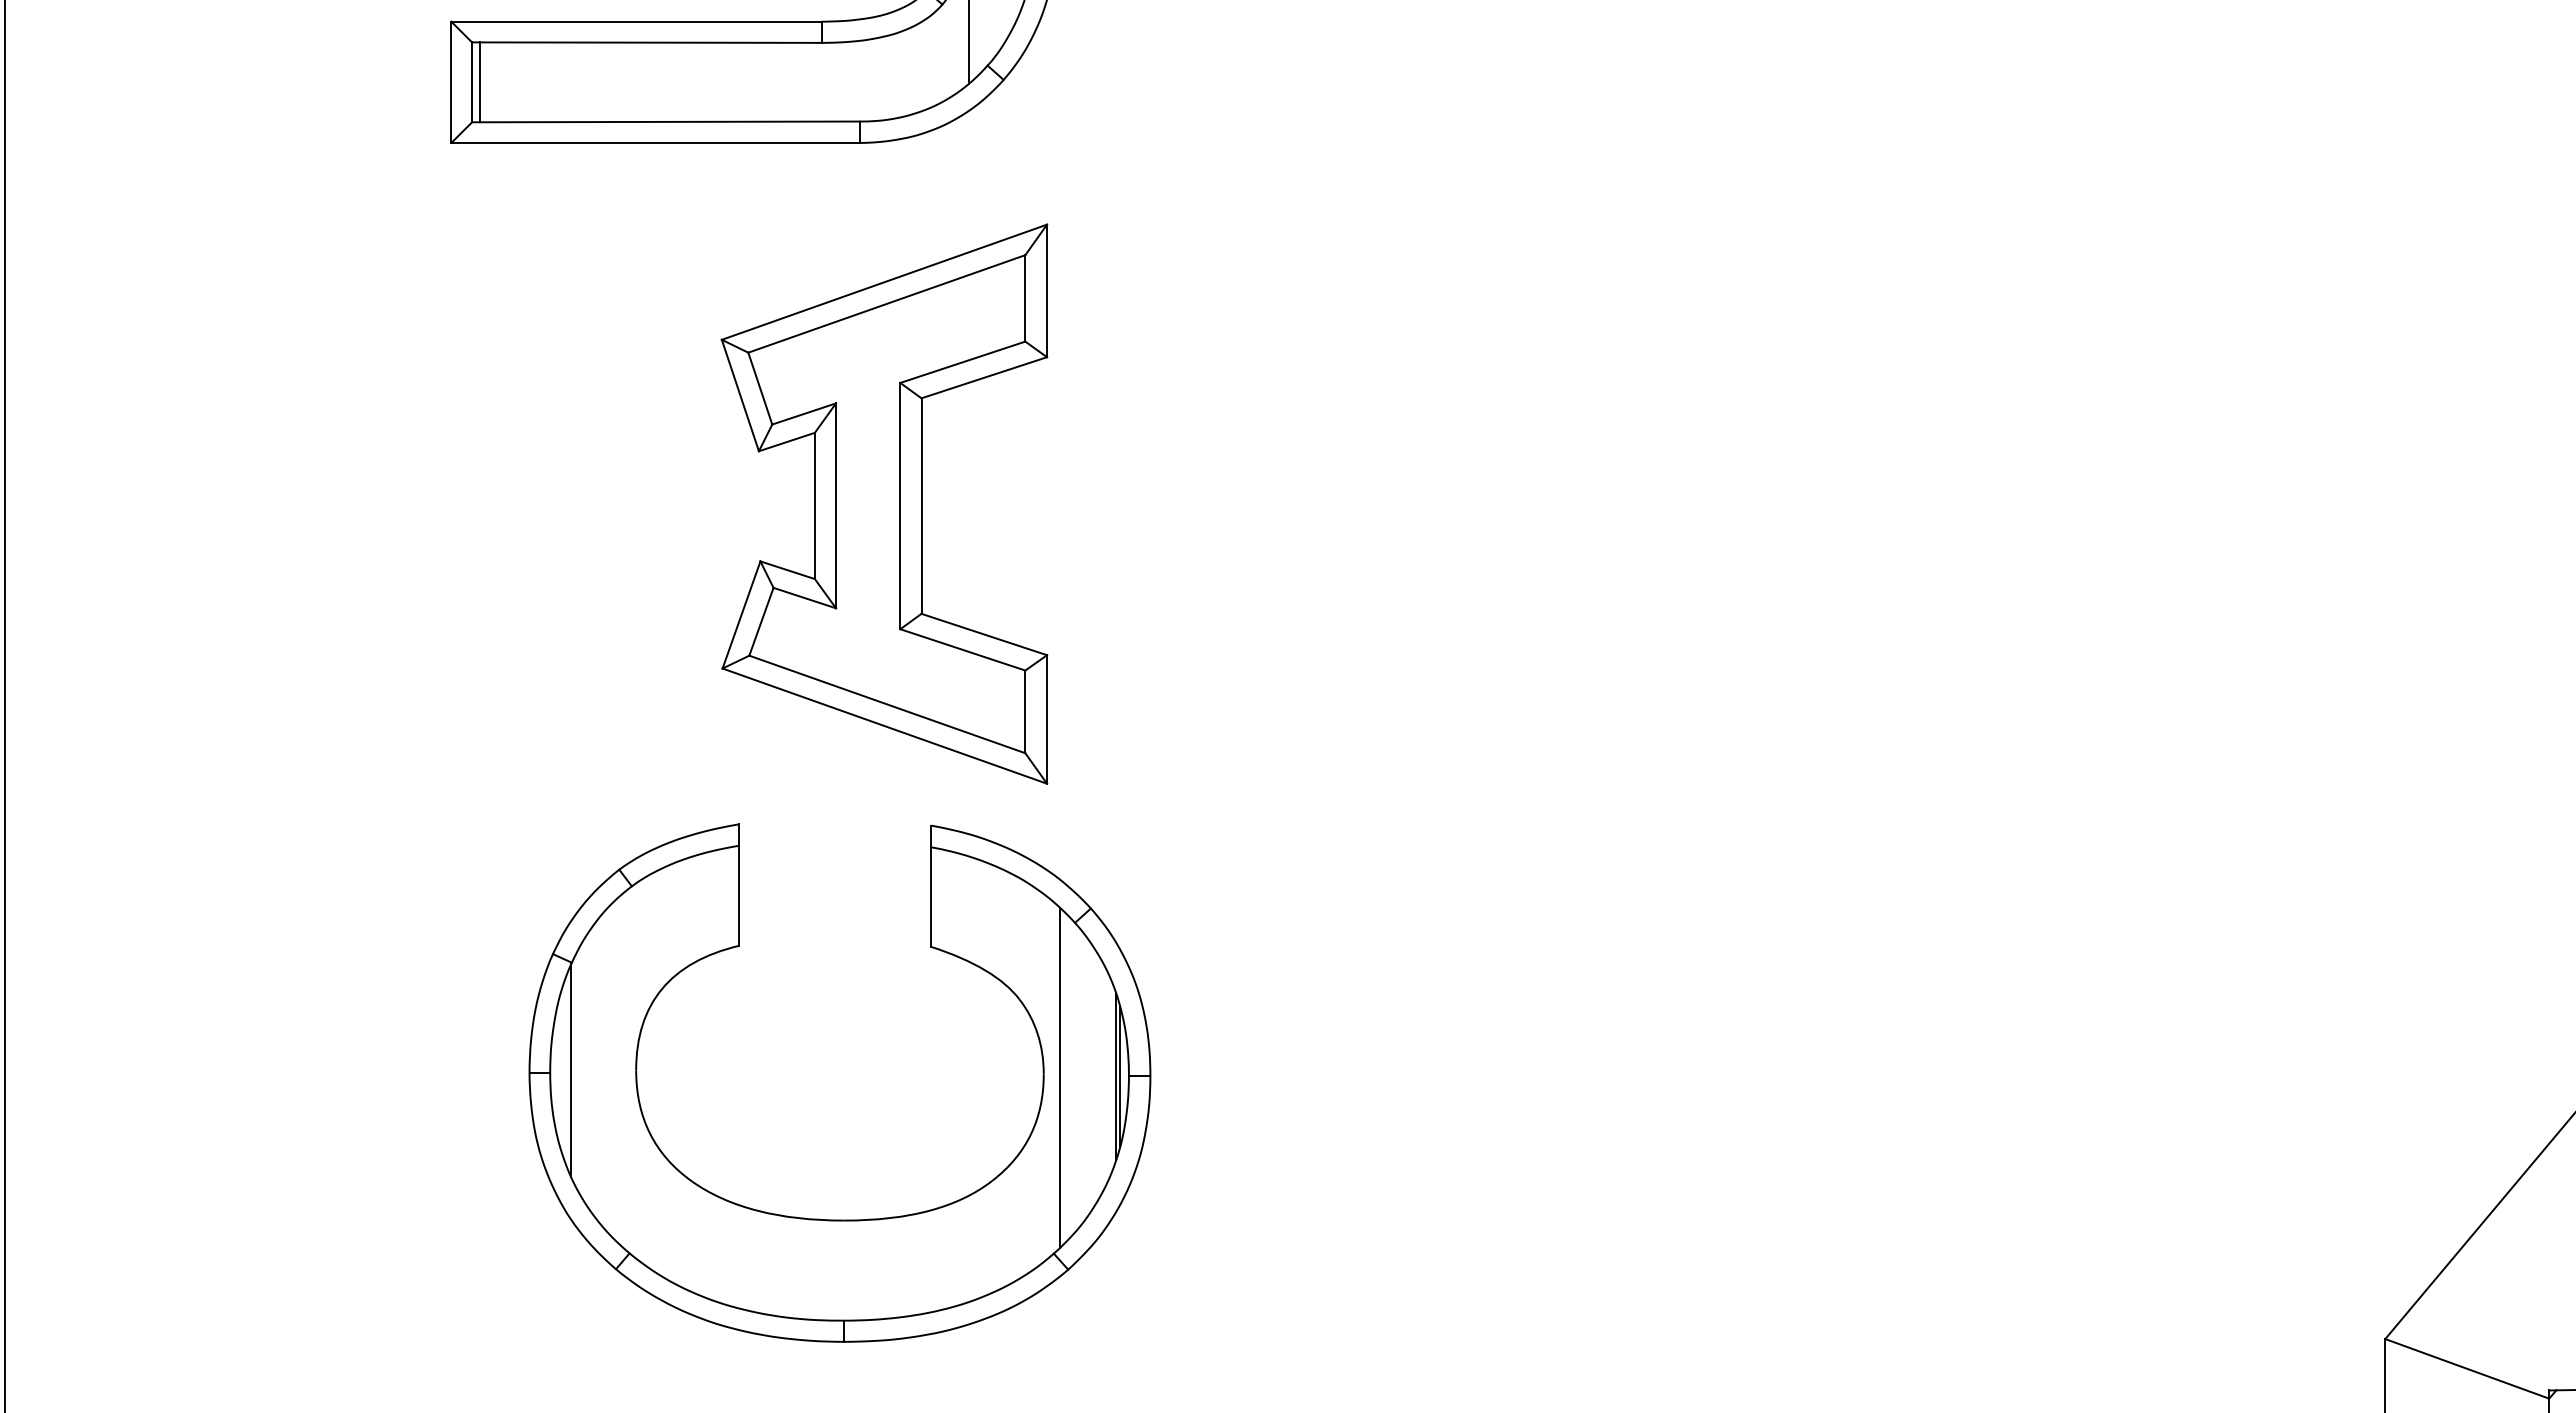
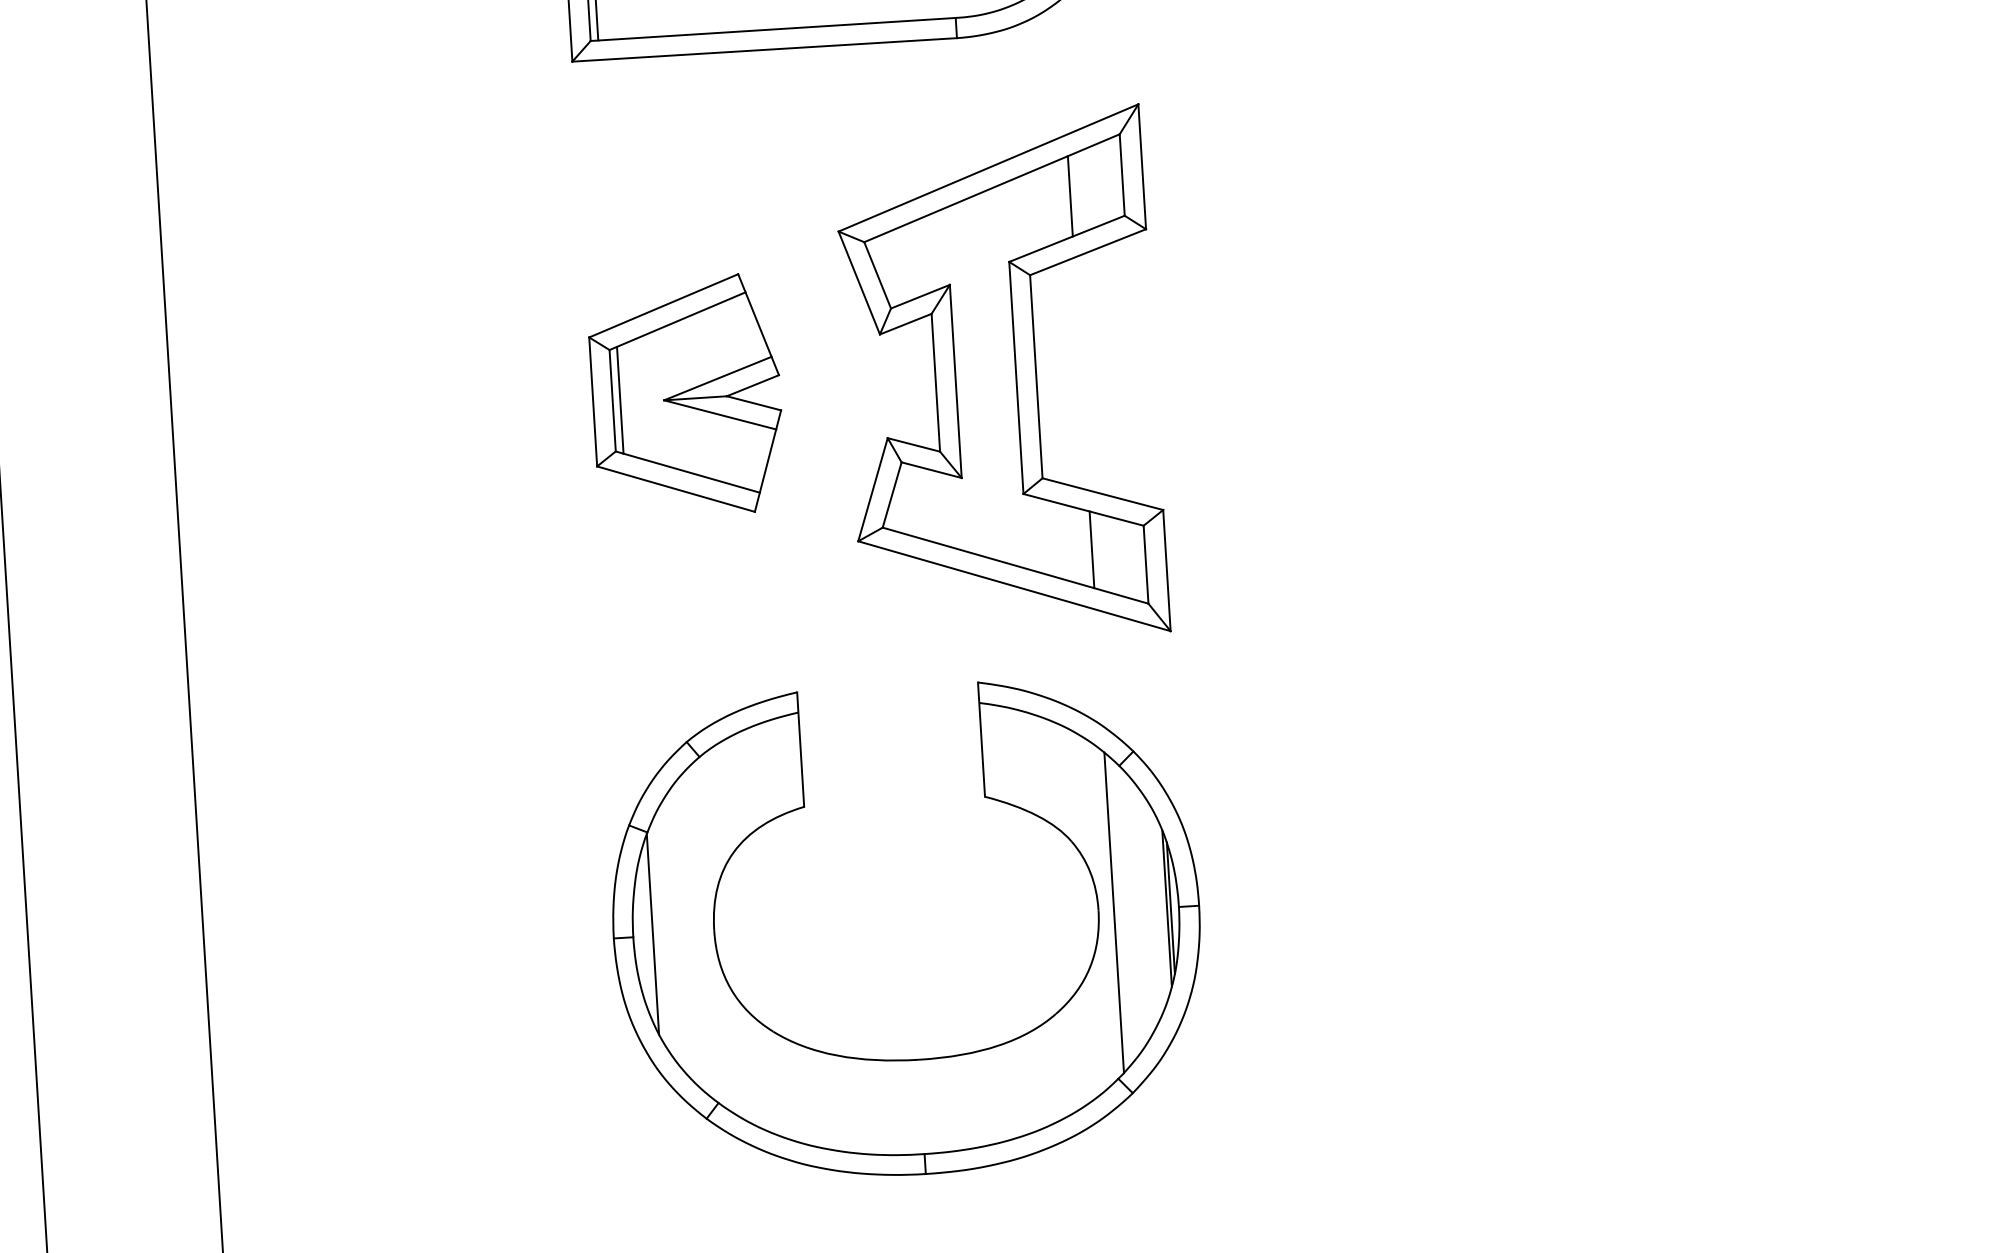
line: (969, 317) -> (1070, 196), added
part: (550, 504) -> (686, 396), added
line: (969, 692) -> (1092, 549), added
part: (839, 1219) -> (914, 1059), moved

